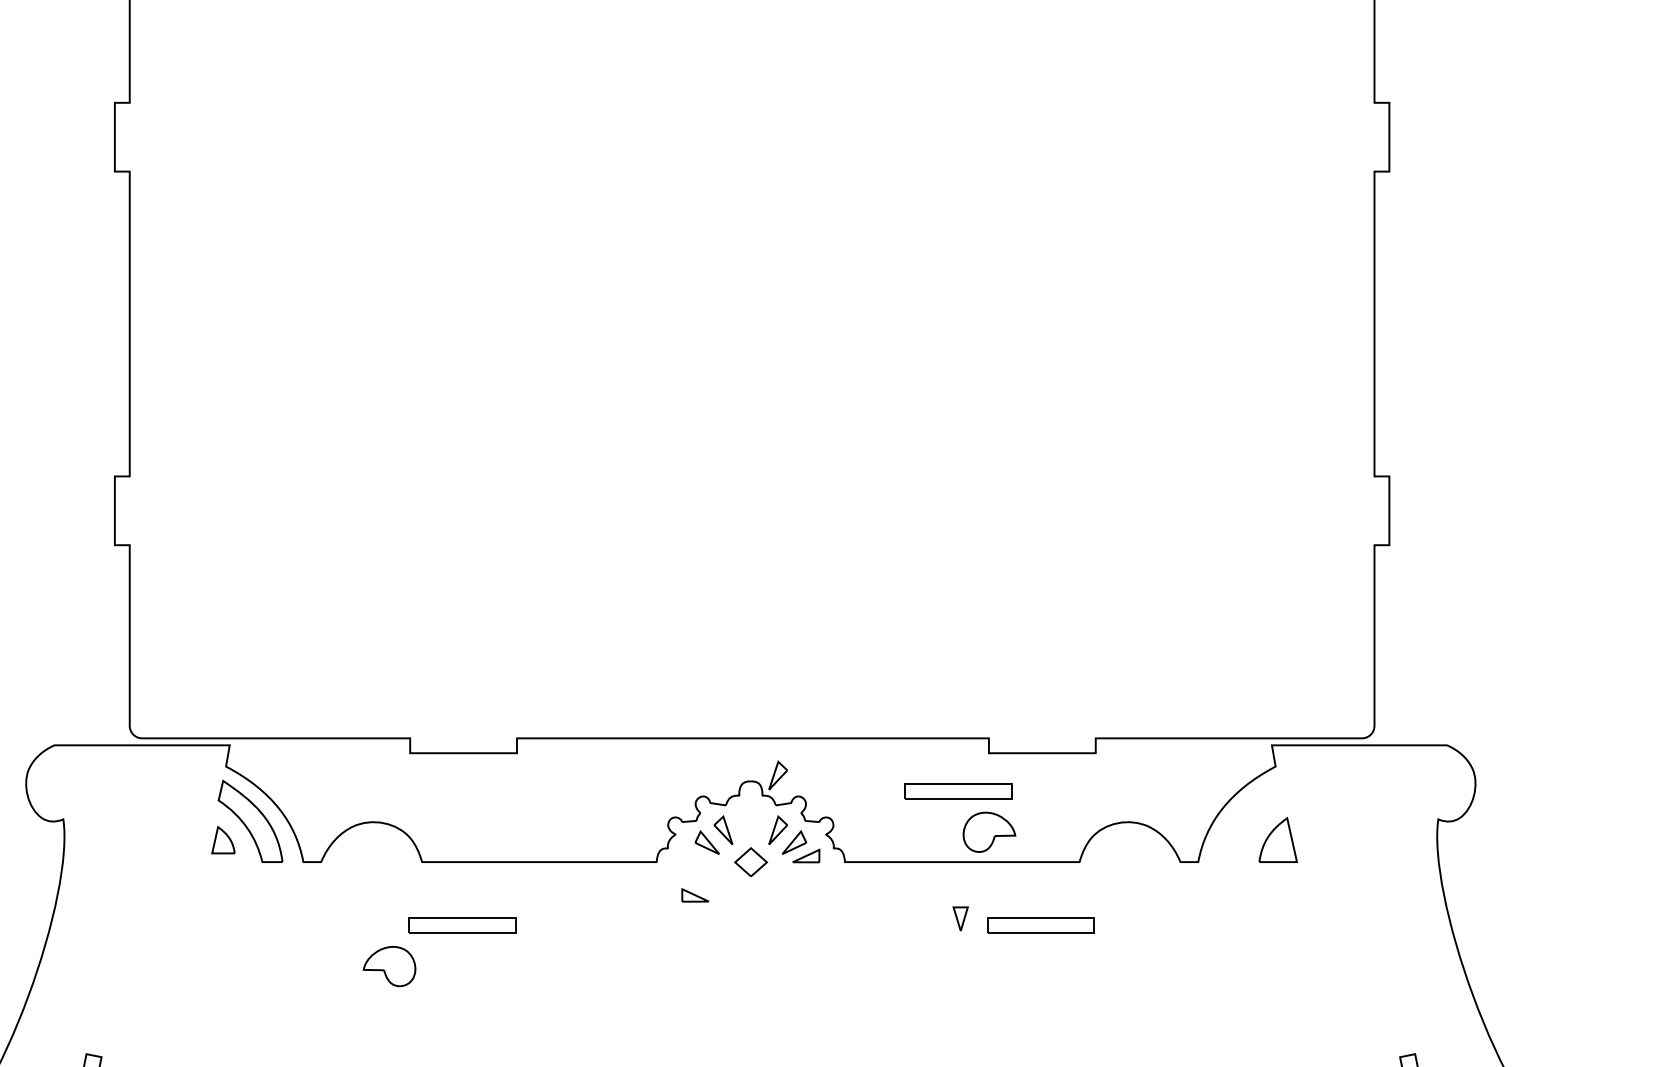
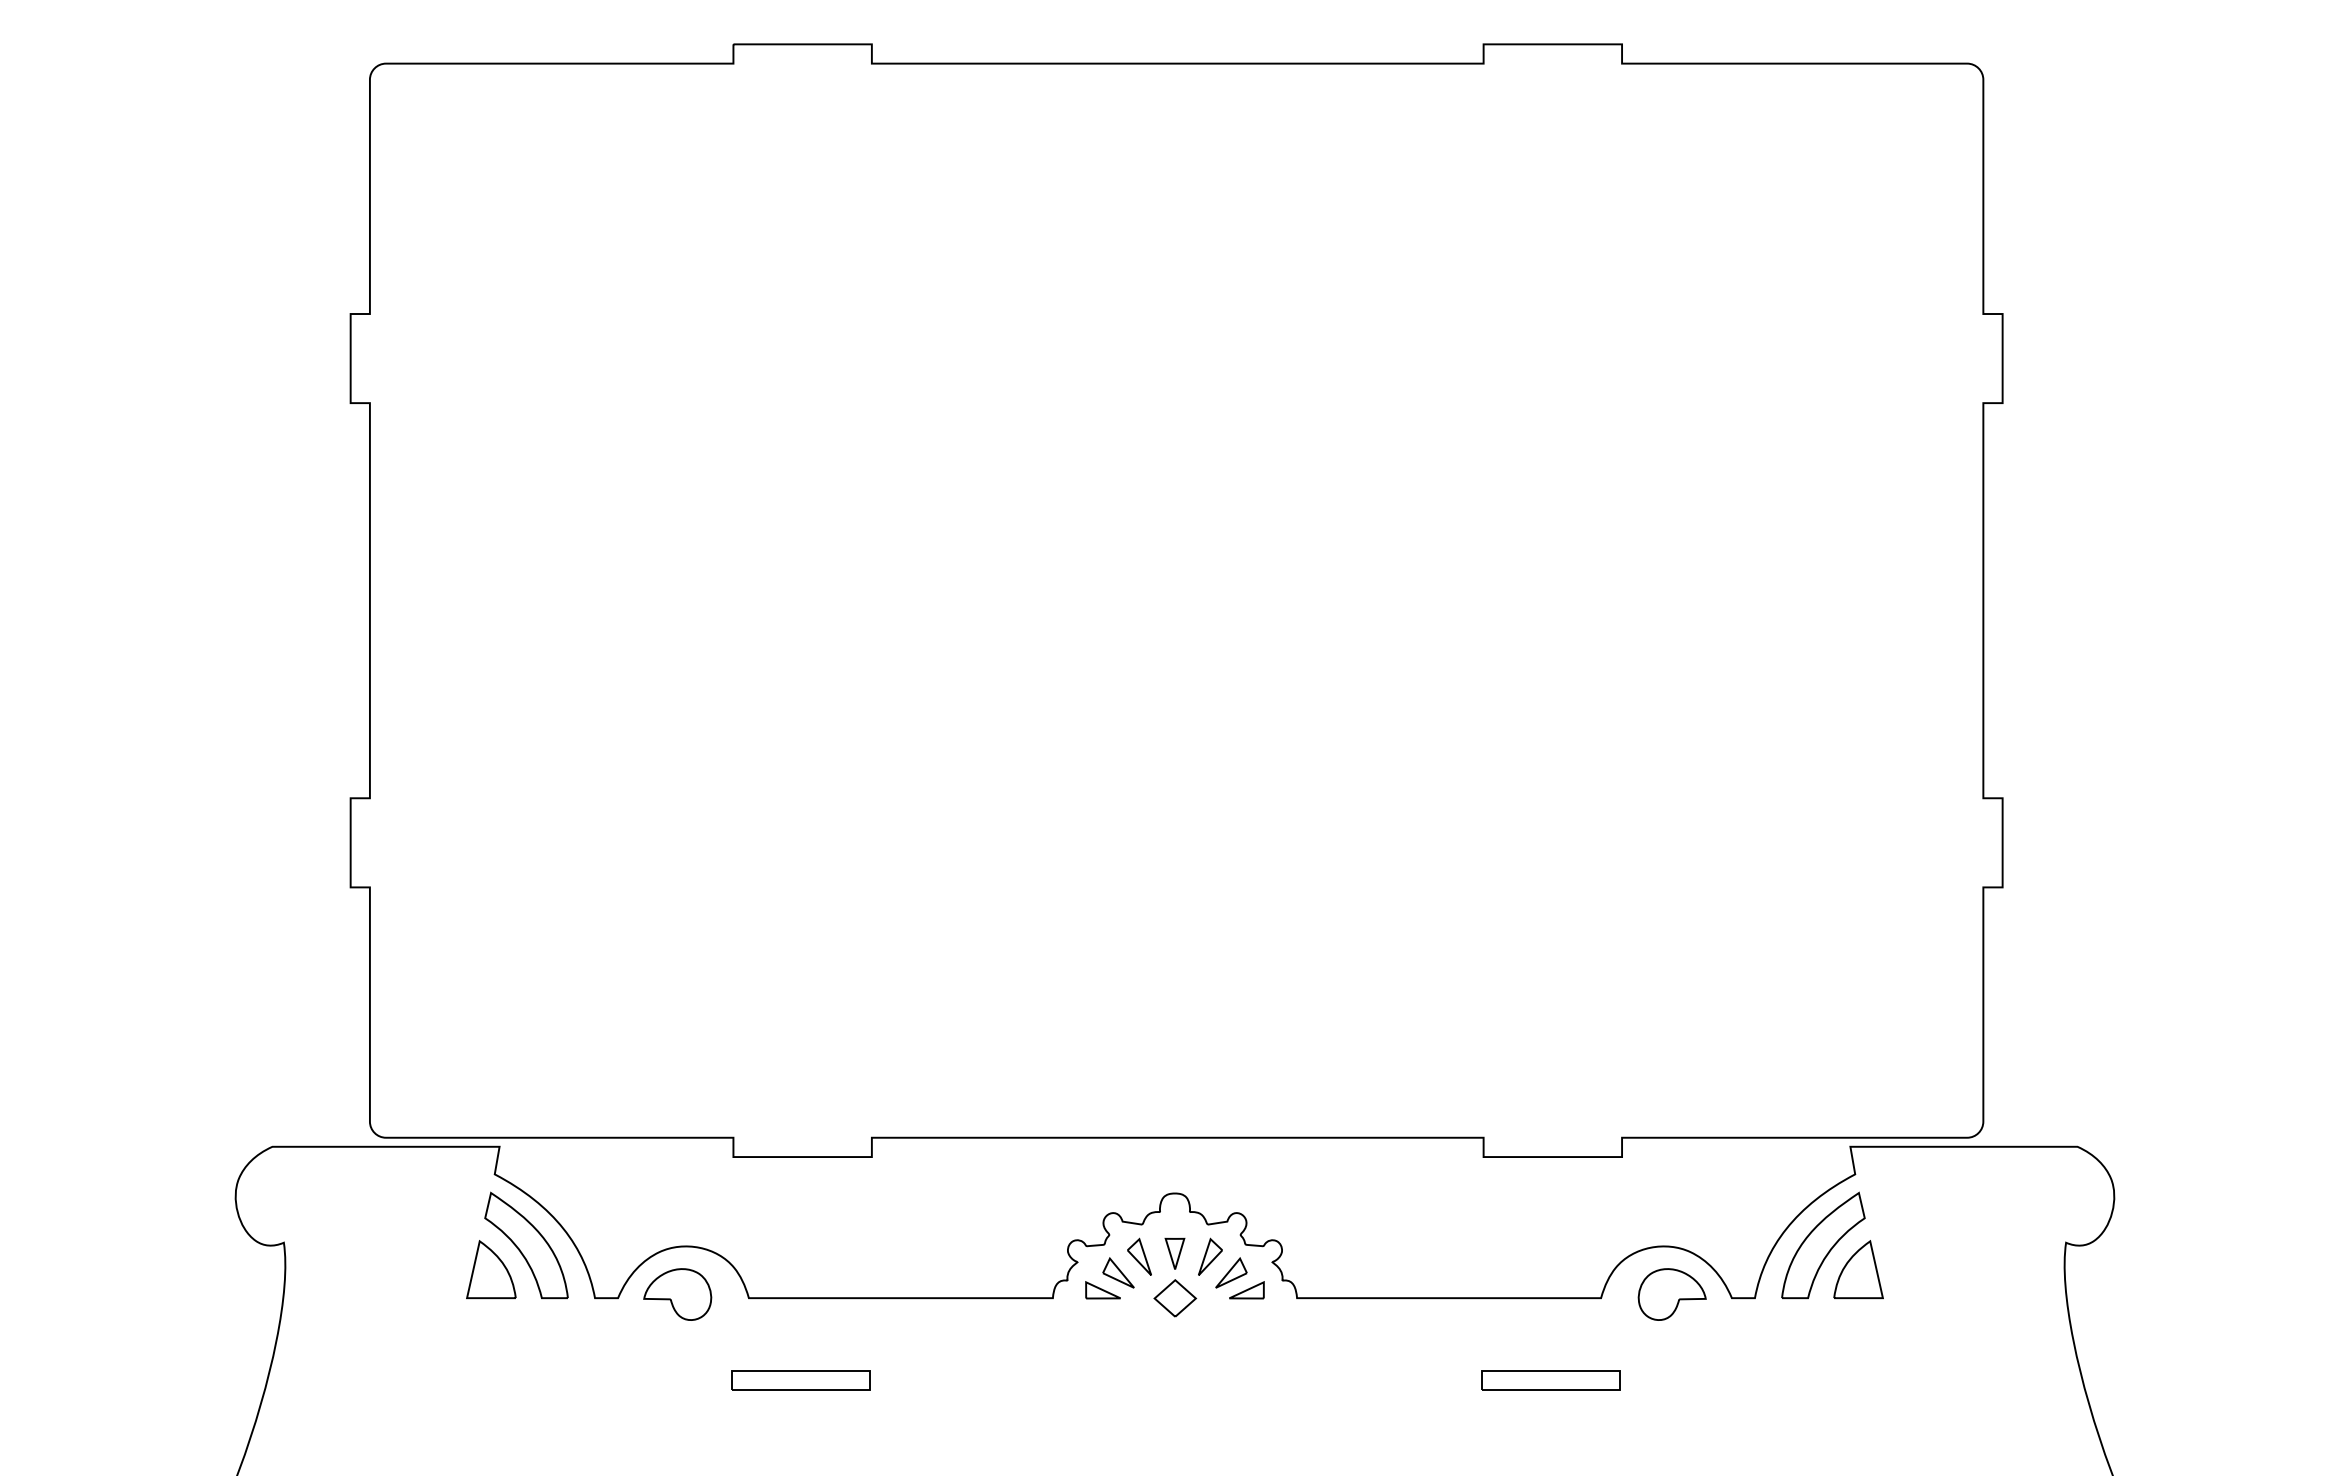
part: (778, 775) -> (1210, 1185), removed
part: (957, 791) -> (1443, 1206), removed
part: (1251, 821) -> (1823, 1245), added
part: (988, 832) -> (1671, 1294), moved
part: (223, 839) -> (491, 1269), size x1.67
part: (694, 895) -> (1102, 1290), moved
part: (960, 918) -> (1174, 1253), moved
part: (389, 966) -> (677, 1294), moved

